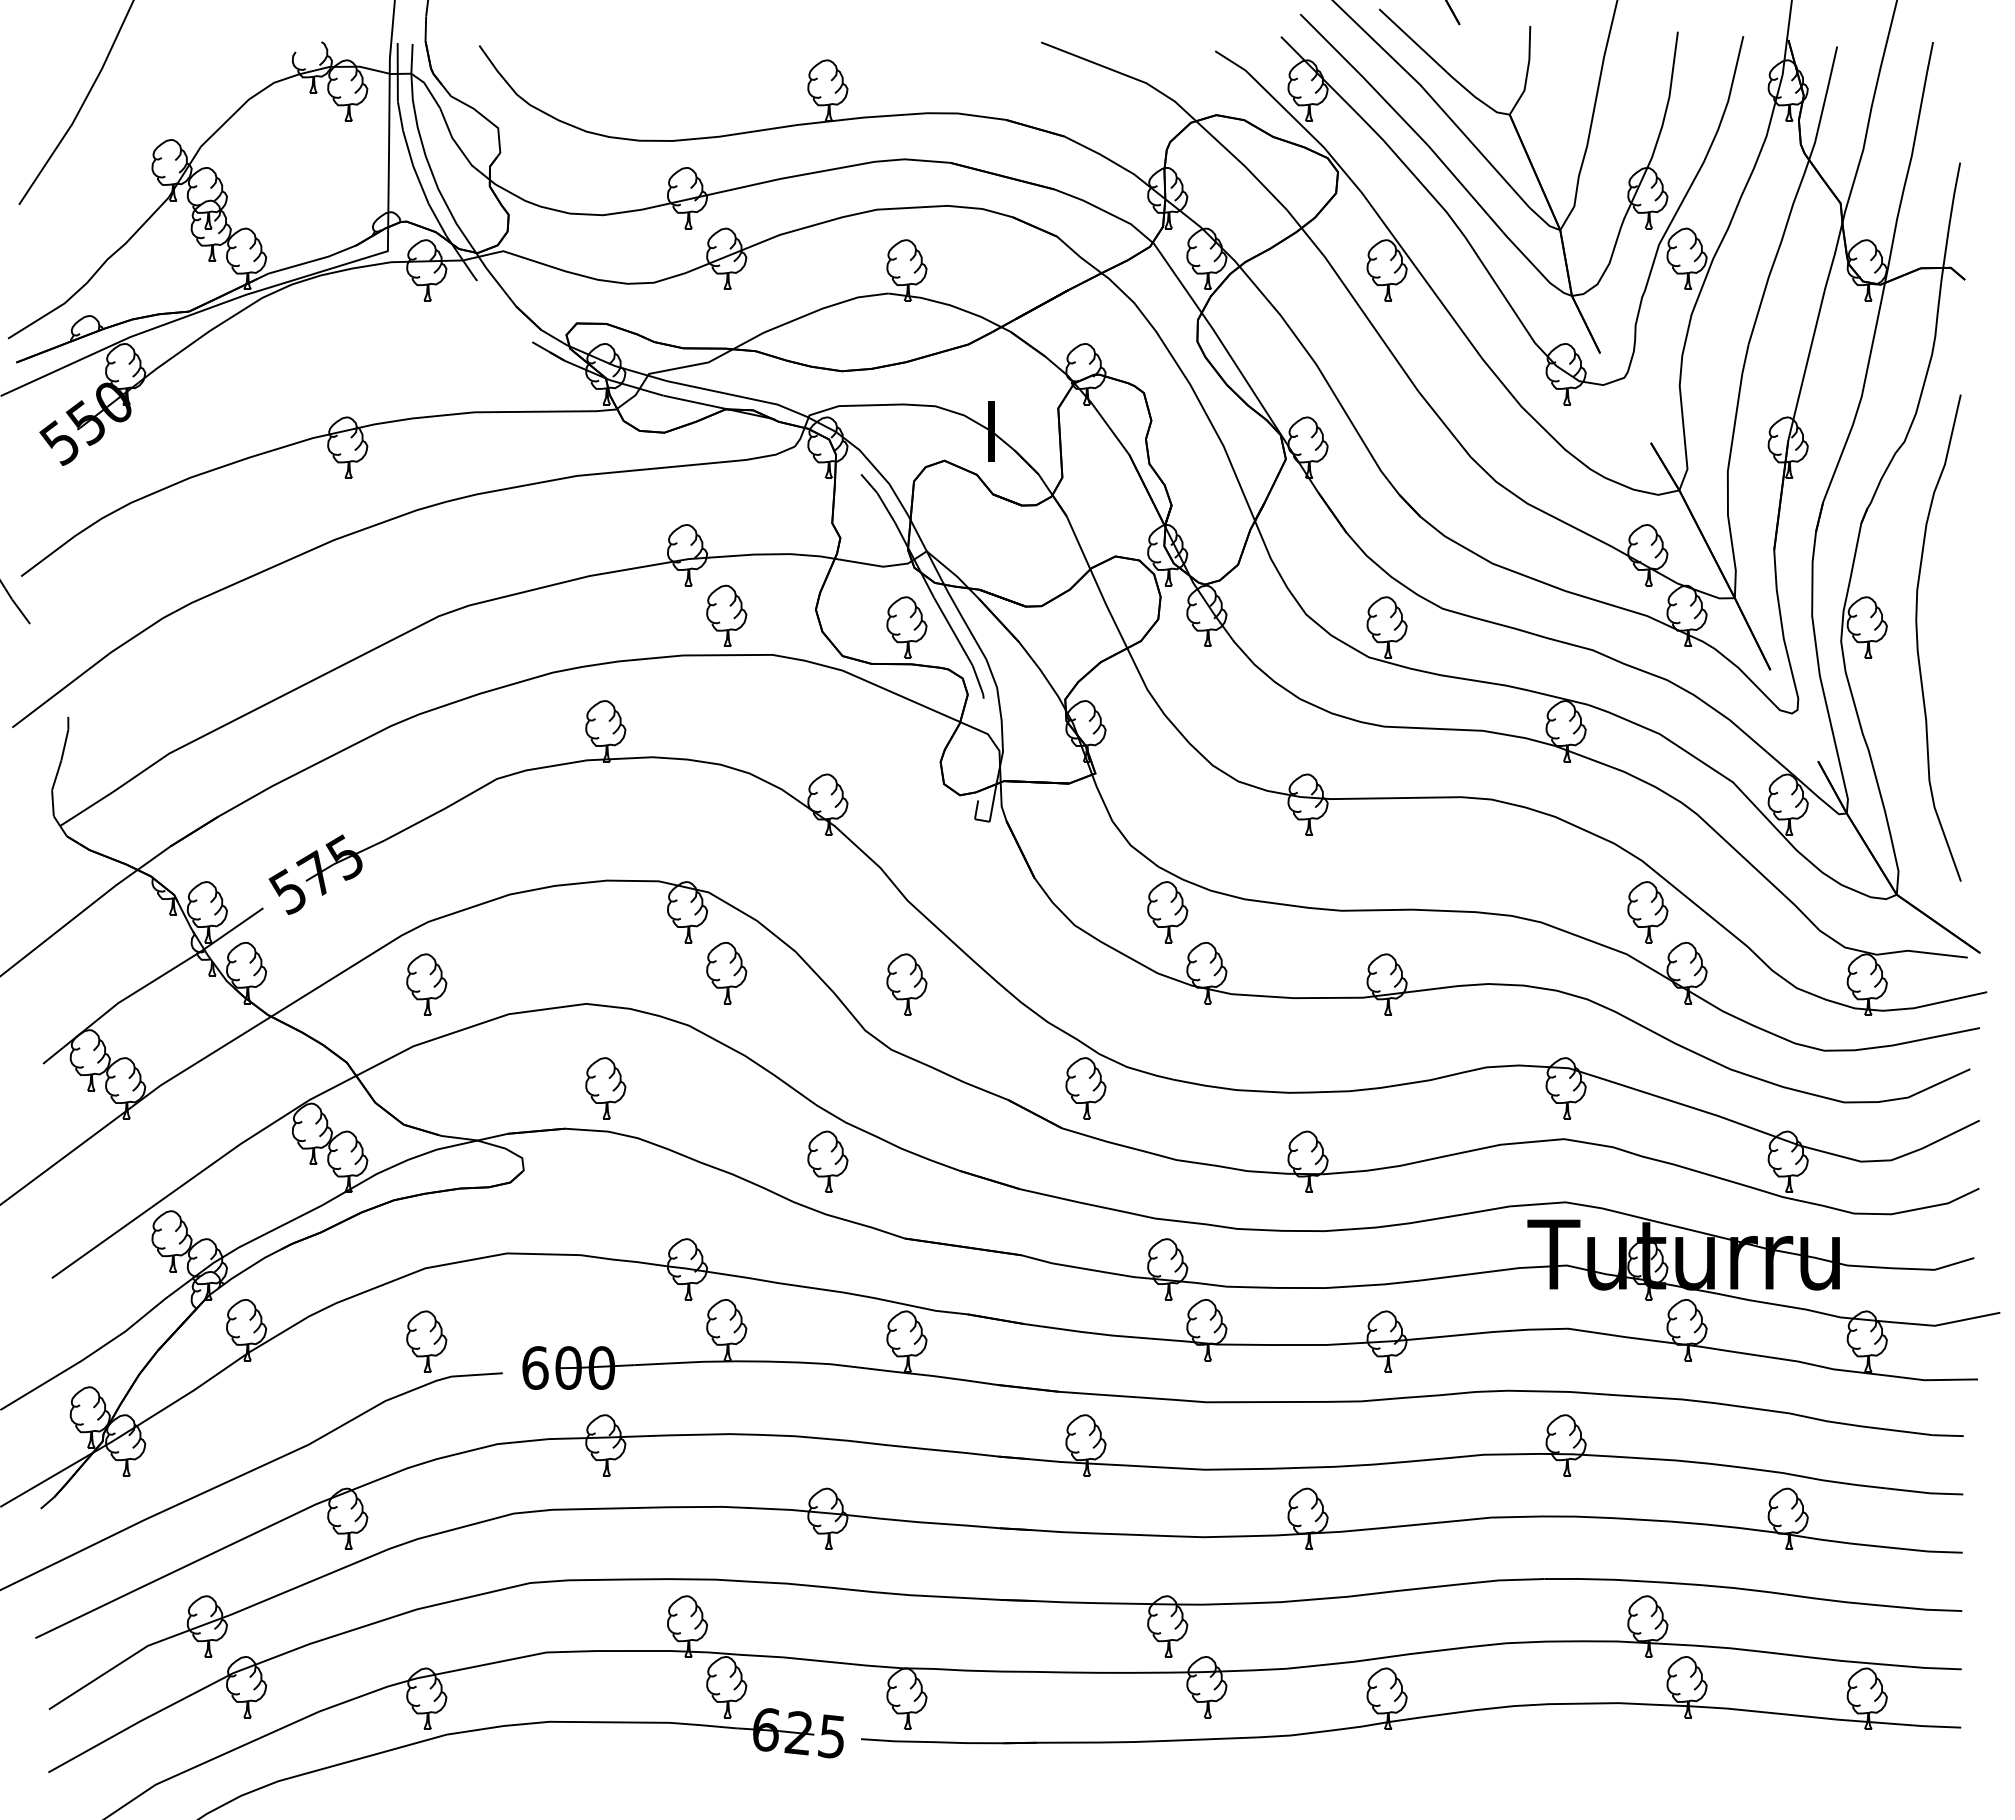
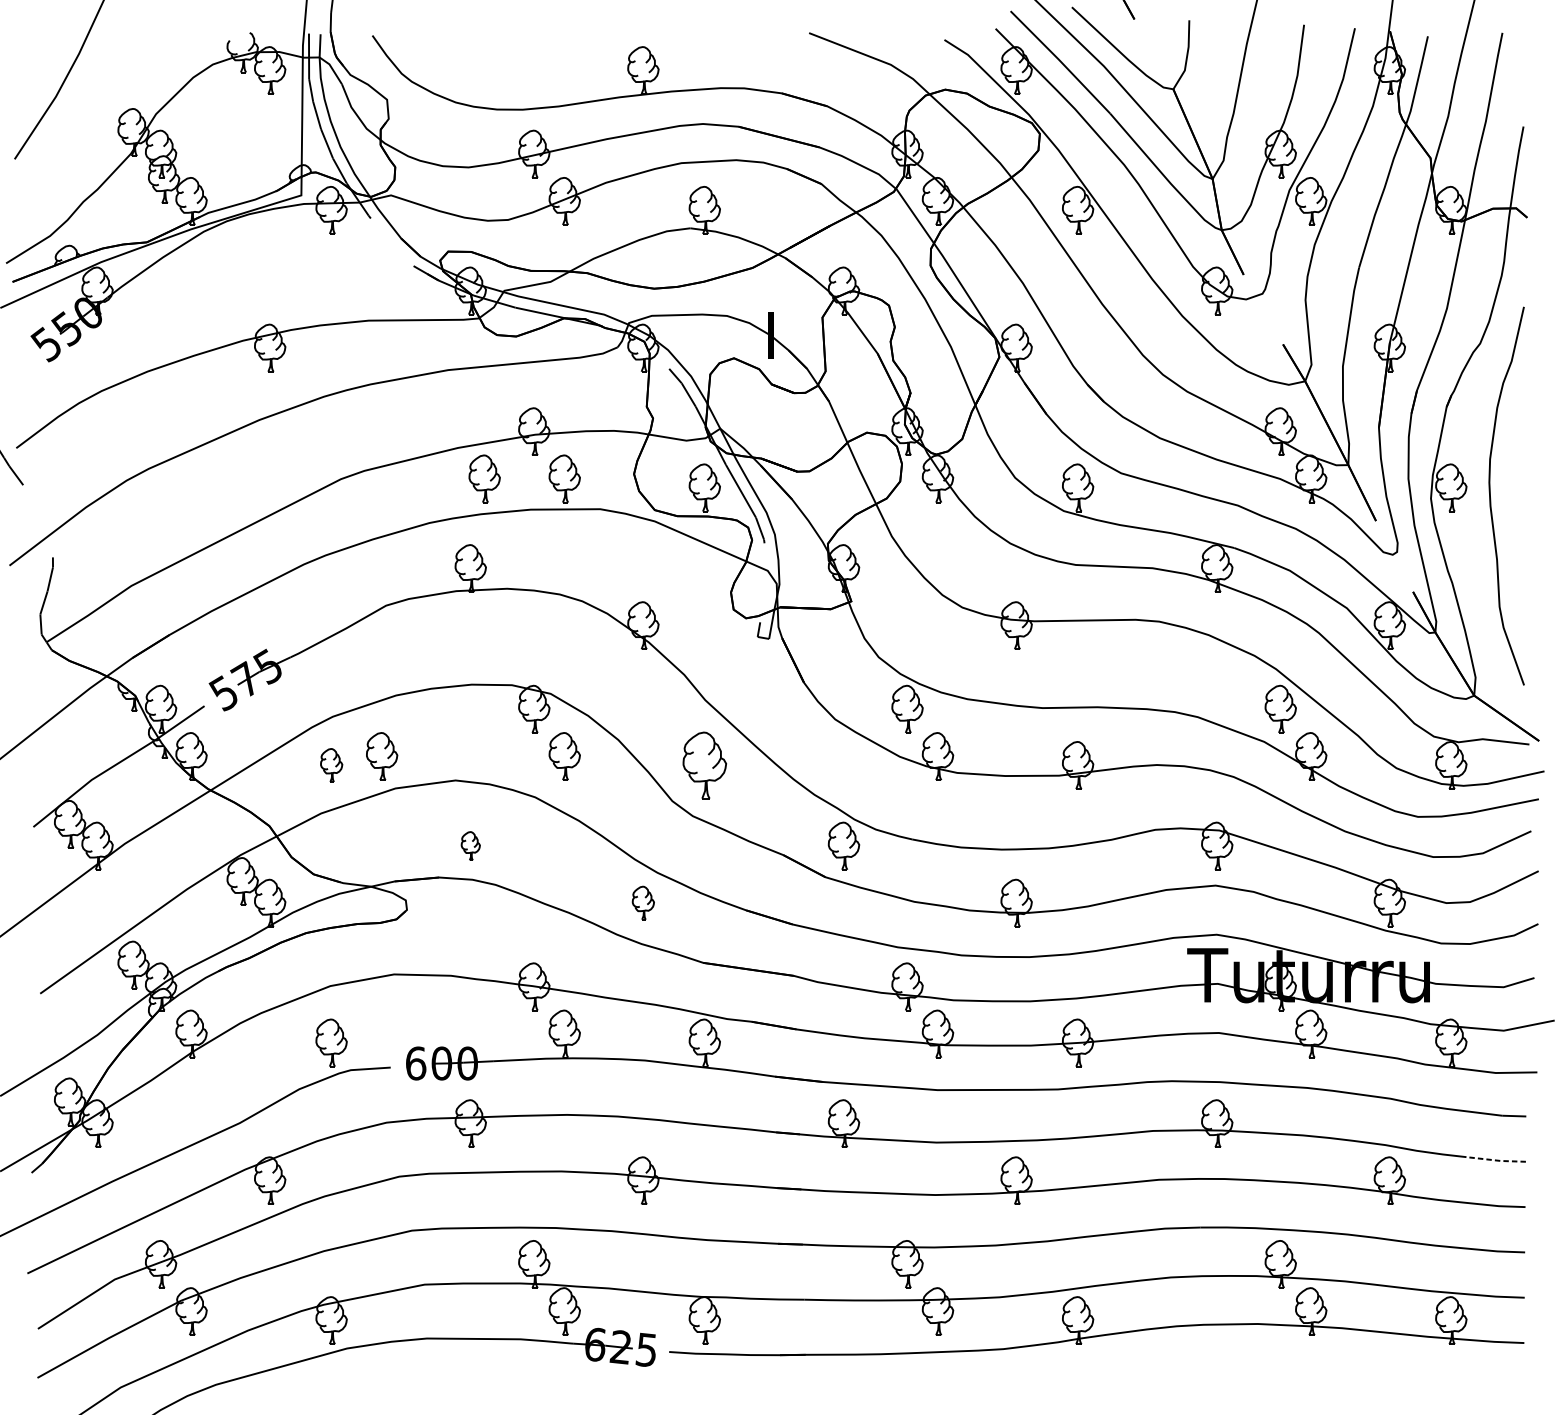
part: (623, 615) -> (484, 478), added
part: (491, 972) -> (381, 756), added
part: (426, 984) -> (331, 765), size x0.7
part: (906, 984) -> (704, 765), size x1.4
part: (605, 1088) -> (470, 846), size x0.6
part: (827, 1161) -> (643, 902), size x0.7
line: (1924, 1492) -> (1495, 1160), solid -> dashed

